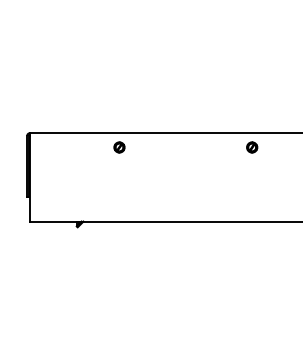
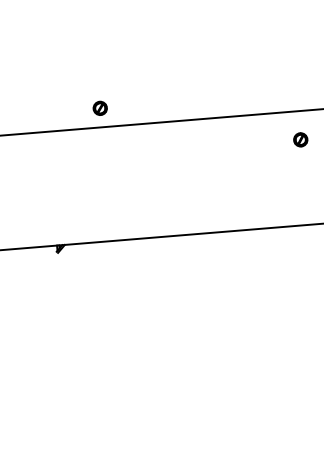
part: (119, 147) -> (100, 108), moved
part: (252, 147) -> (301, 139), moved

